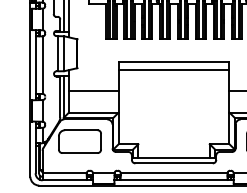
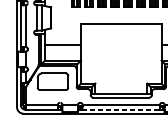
line: (173, 70) -> (120, 30), removed
line: (174, 180) -> (121, 109), solid -> dashed

